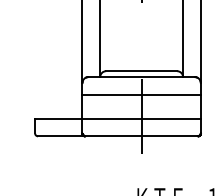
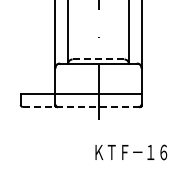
line: (141, 71) -> (98, 59), solid -> dashed
line: (141, 94) -> (98, 76), removed
line: (116, 135) -> (80, 106), solid -> dashed

